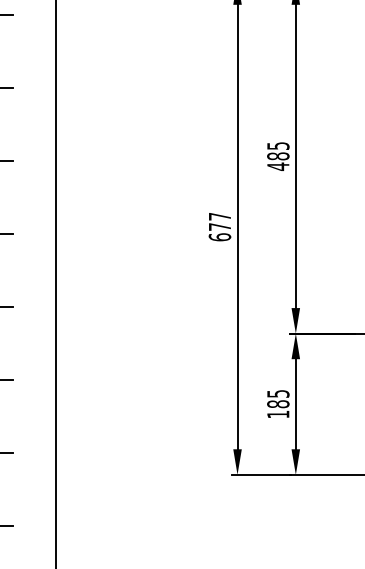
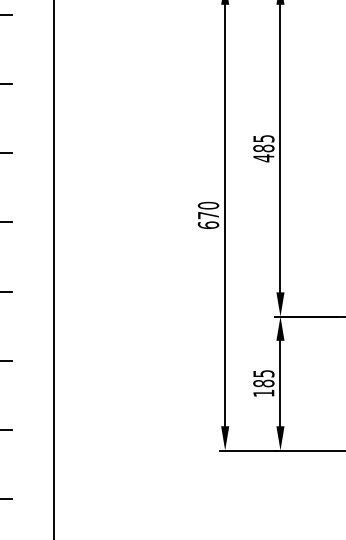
text: (219, 216) -> (208, 205), 677 -> 670

